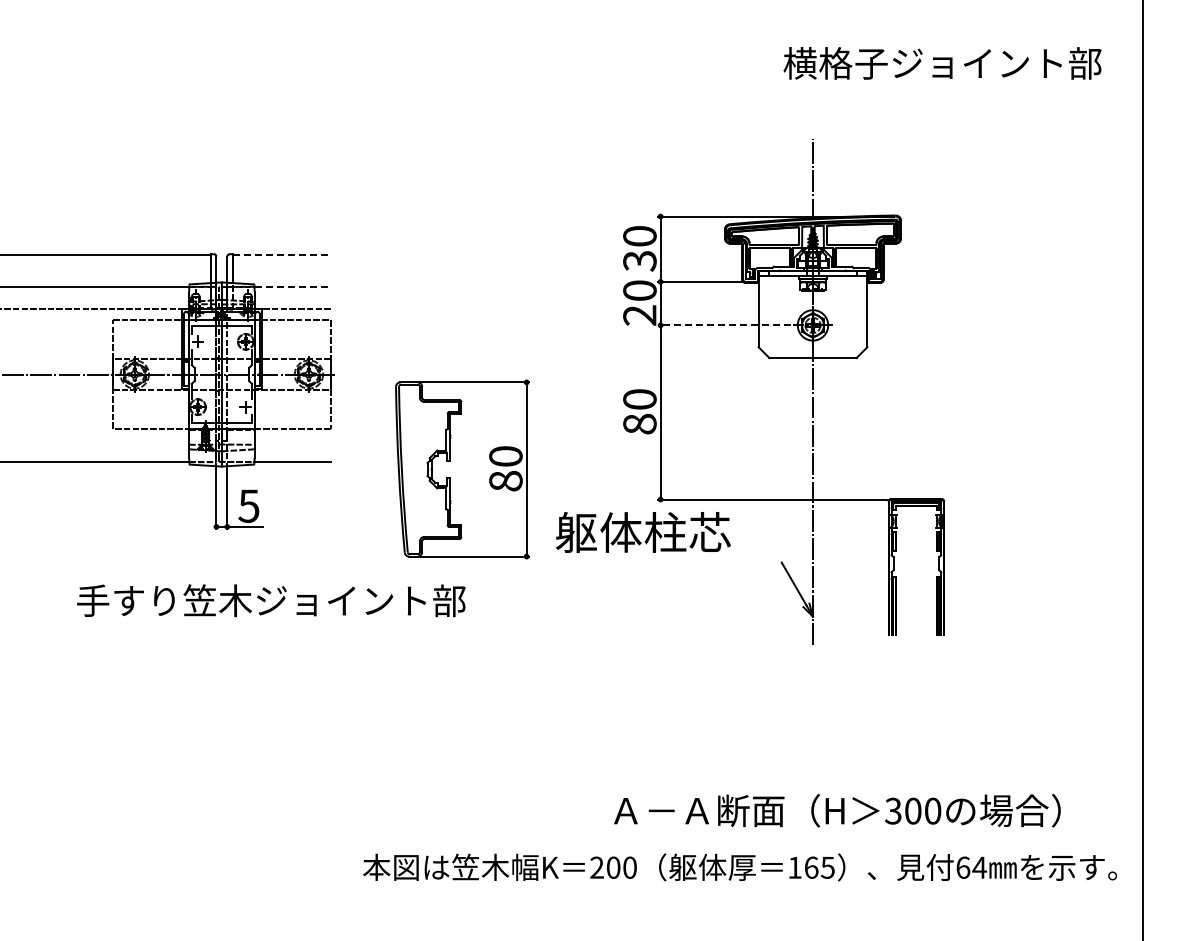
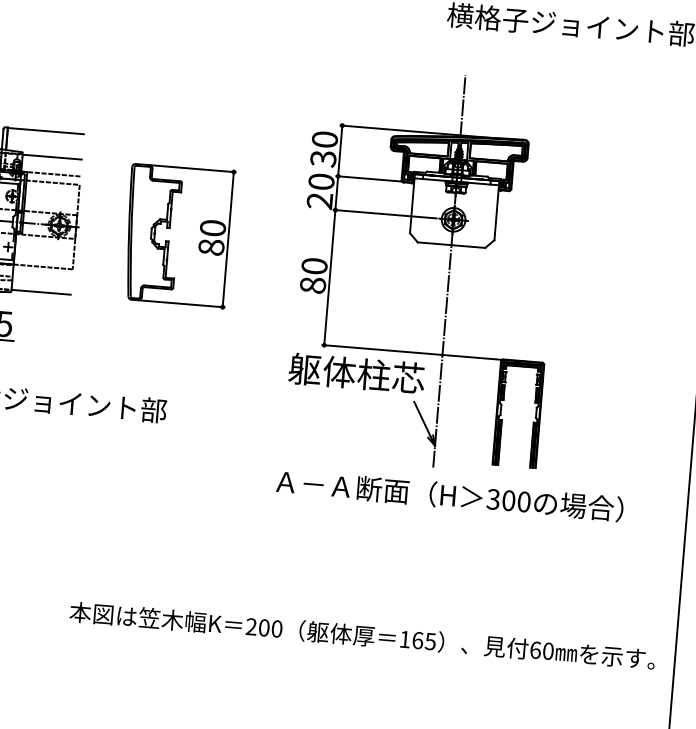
line: (281, 254) -> (45, 130), dashed -> solid
line: (293, 287) -> (52, 157), dashed -> solid
line: (724, 325) -> (384, 214), dashed -> solid
part: (462, 469) -> (178, 235), moved
text: (643, 532) -> (356, 373), moved
text: (837, 810) -> (450, 495), moved
text: (979, 867) -> (548, 651), 64 -> 60

